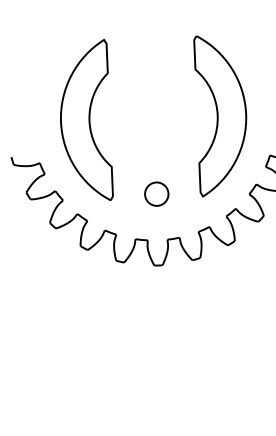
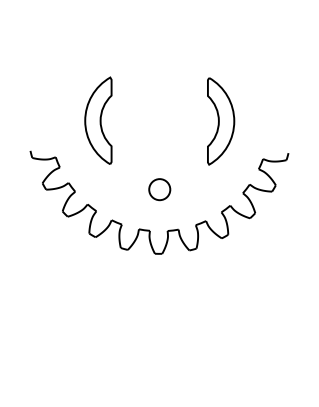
part: (221, 115) -> (220, 121), size x0.6
part: (85, 120) -> (98, 120), size x0.6

